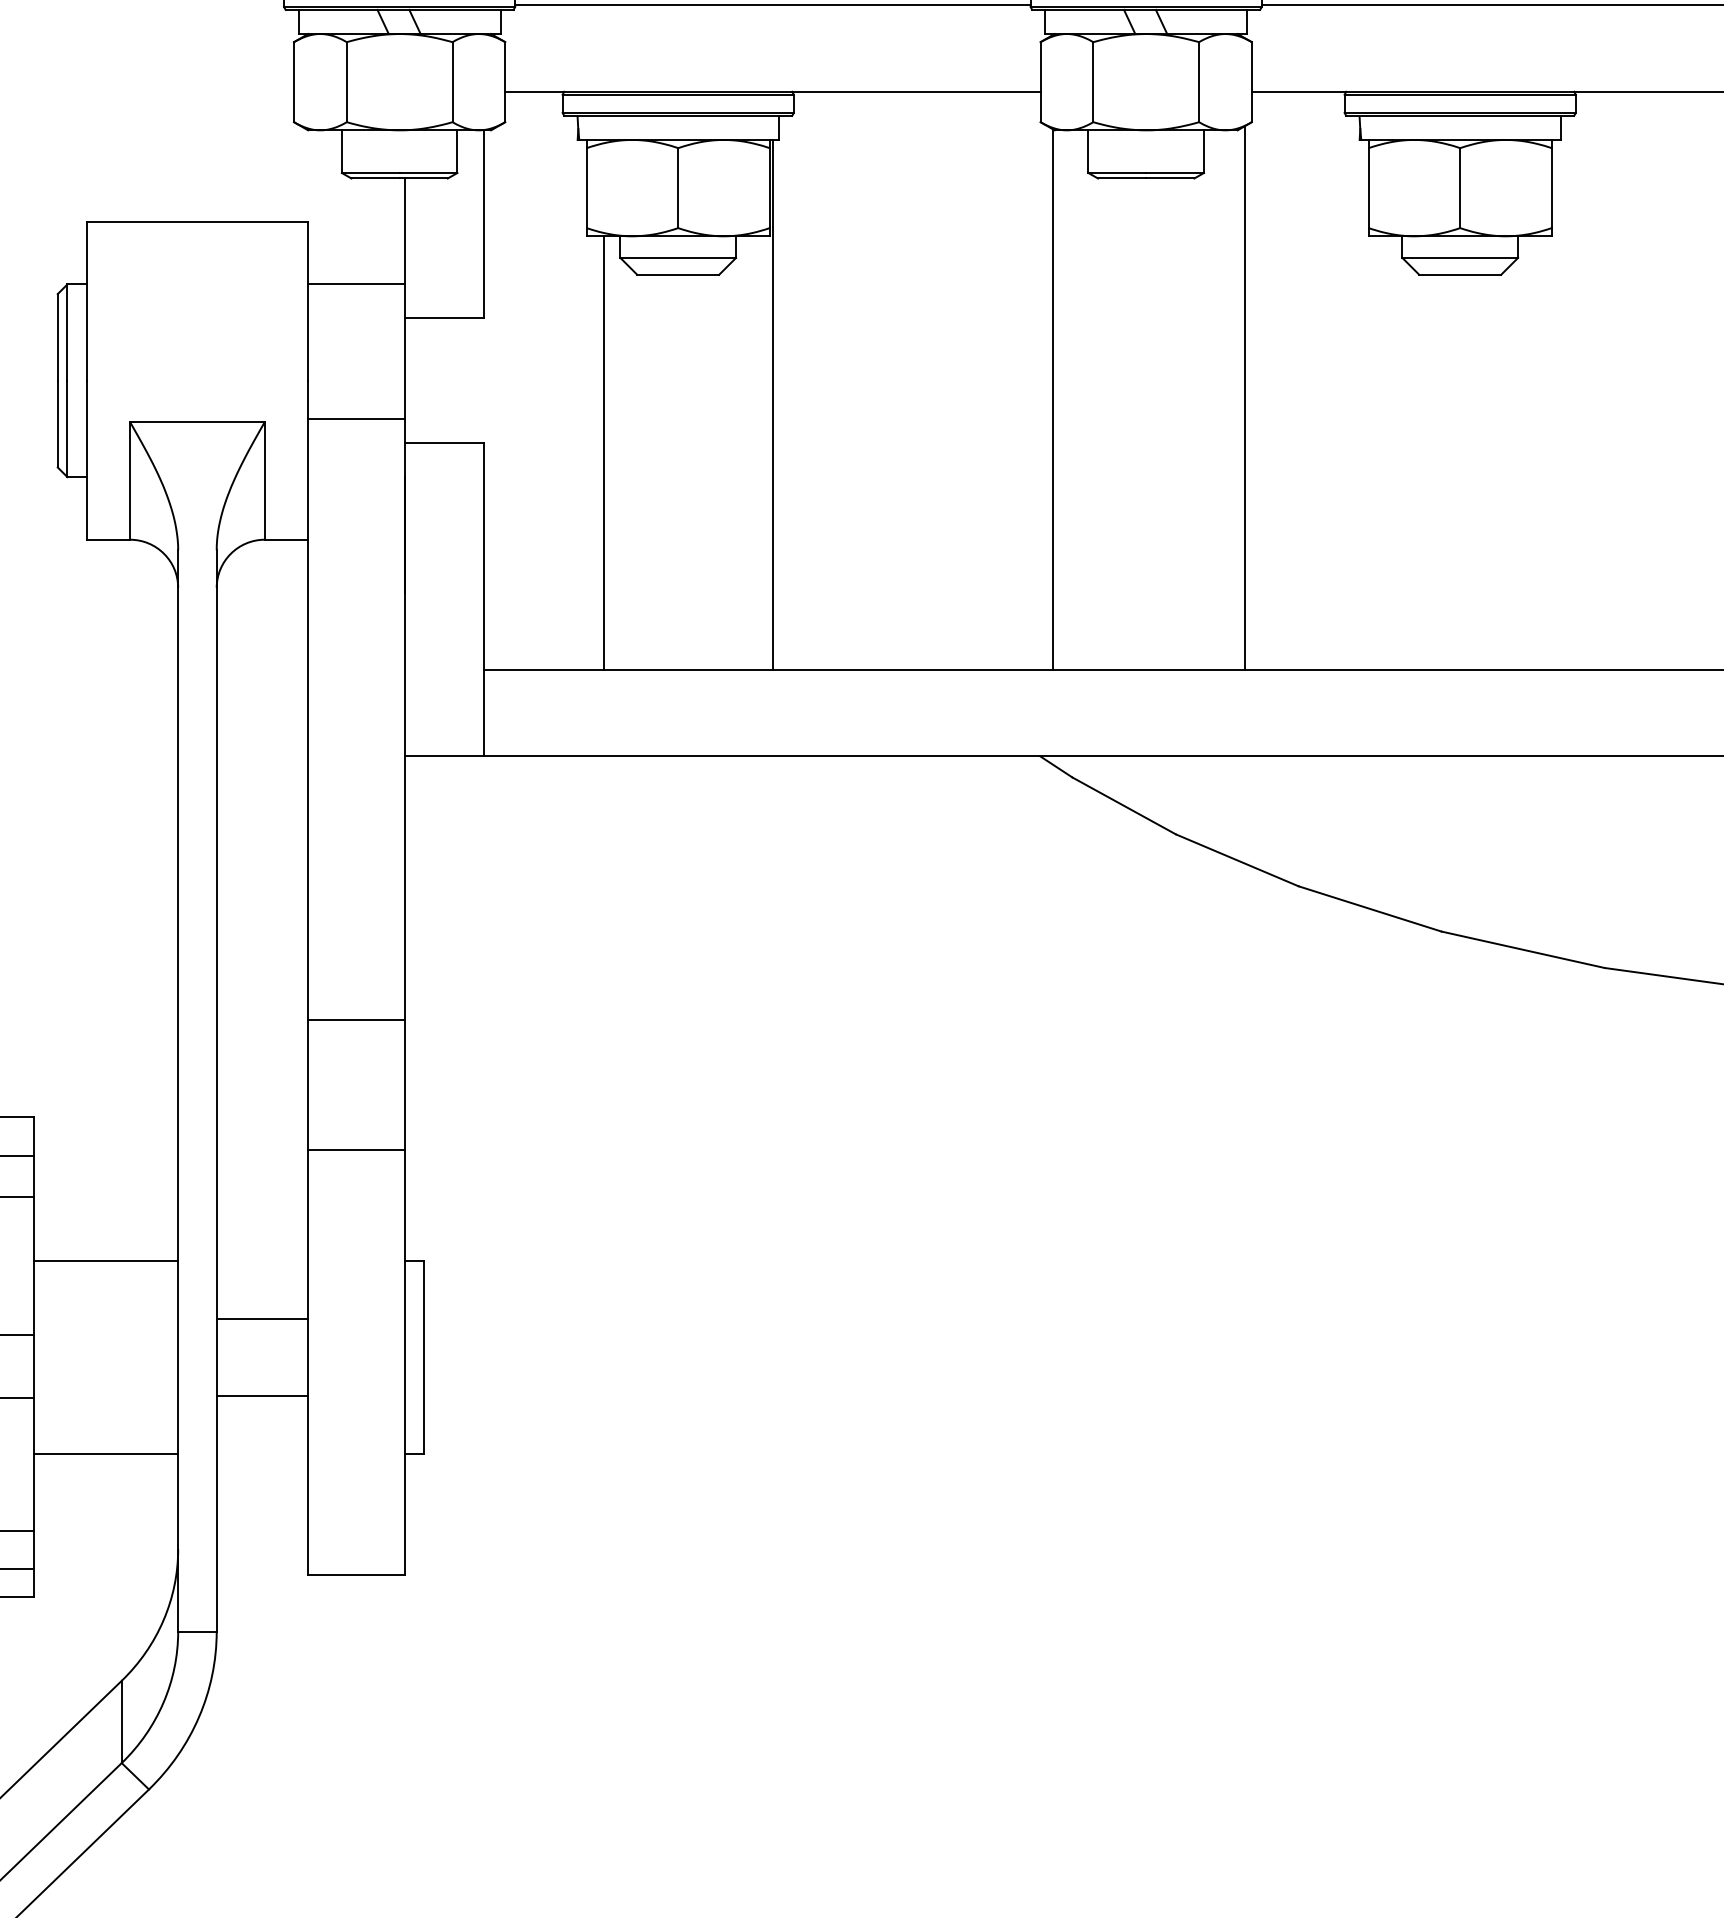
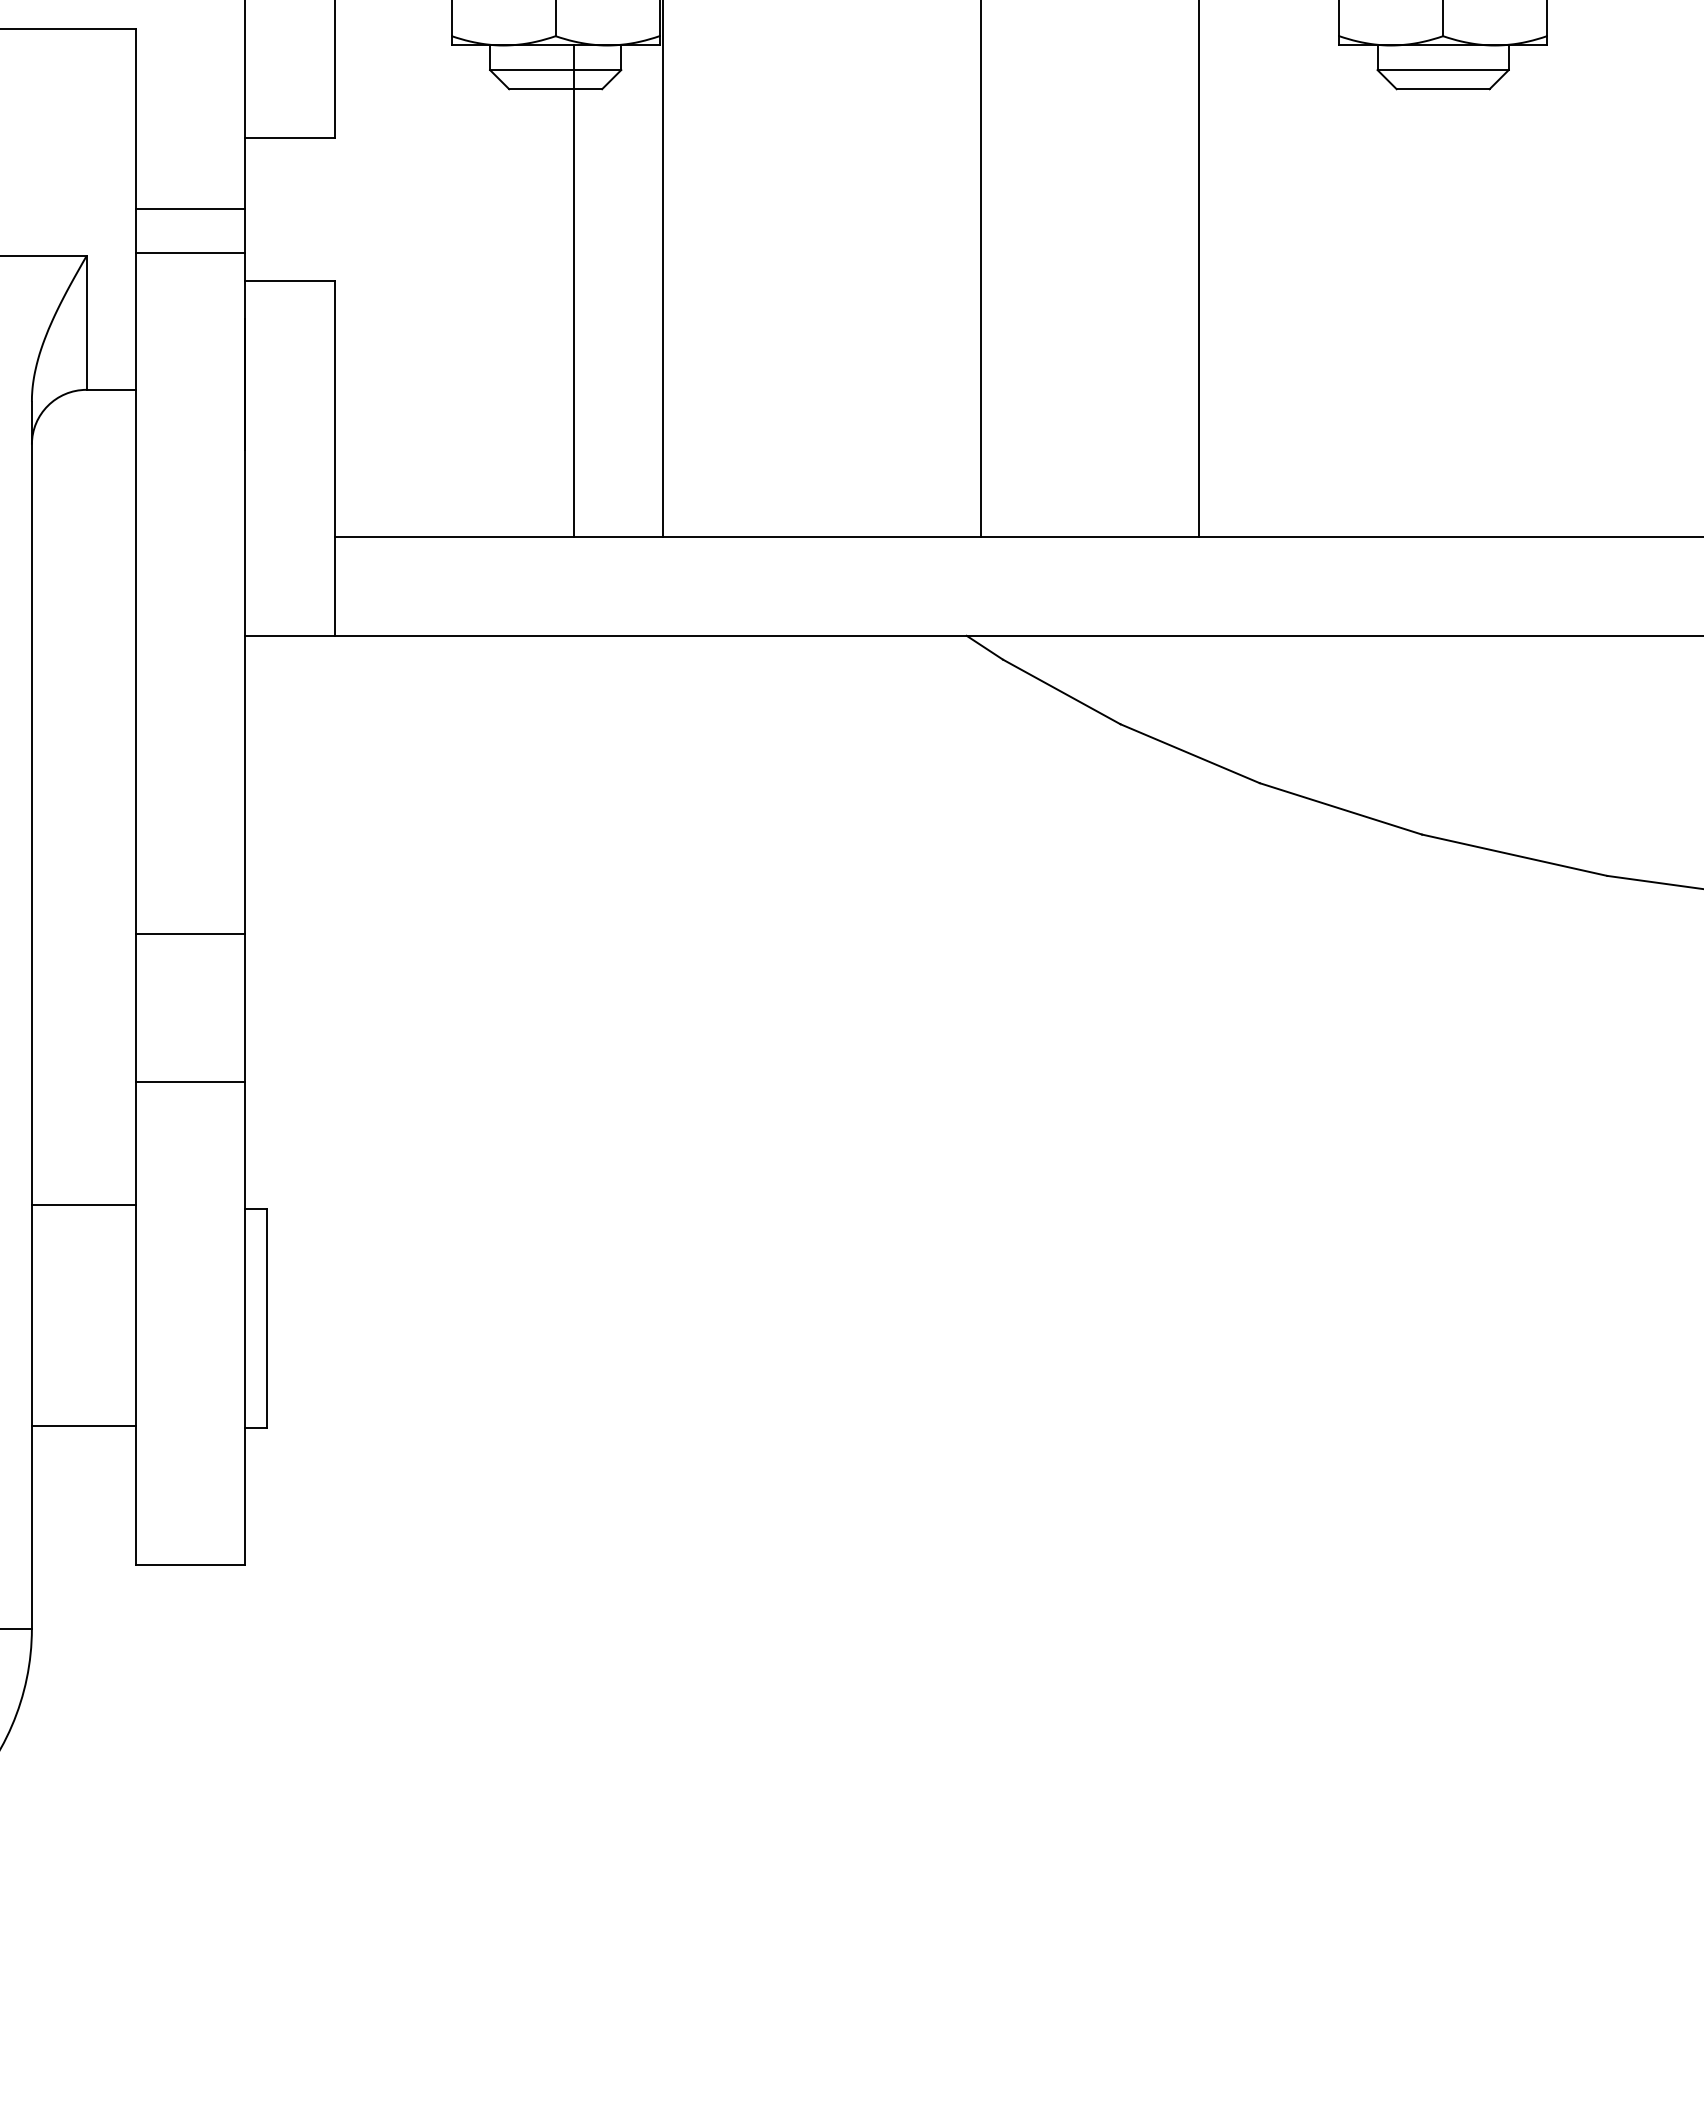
line: (356, 284) -> (190, 209), moved
line: (603, 452) -> (572, 290), moved
line: (262, 1319) -> (83, 1205), moved
line: (262, 1396) -> (83, 1425), moved

